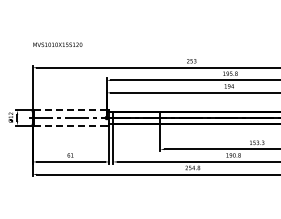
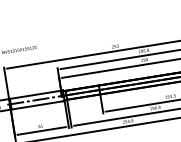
line: (69, 110) -> (34, 94), dashed -> solid
line: (70, 125) -> (37, 105), dashed -> solid

